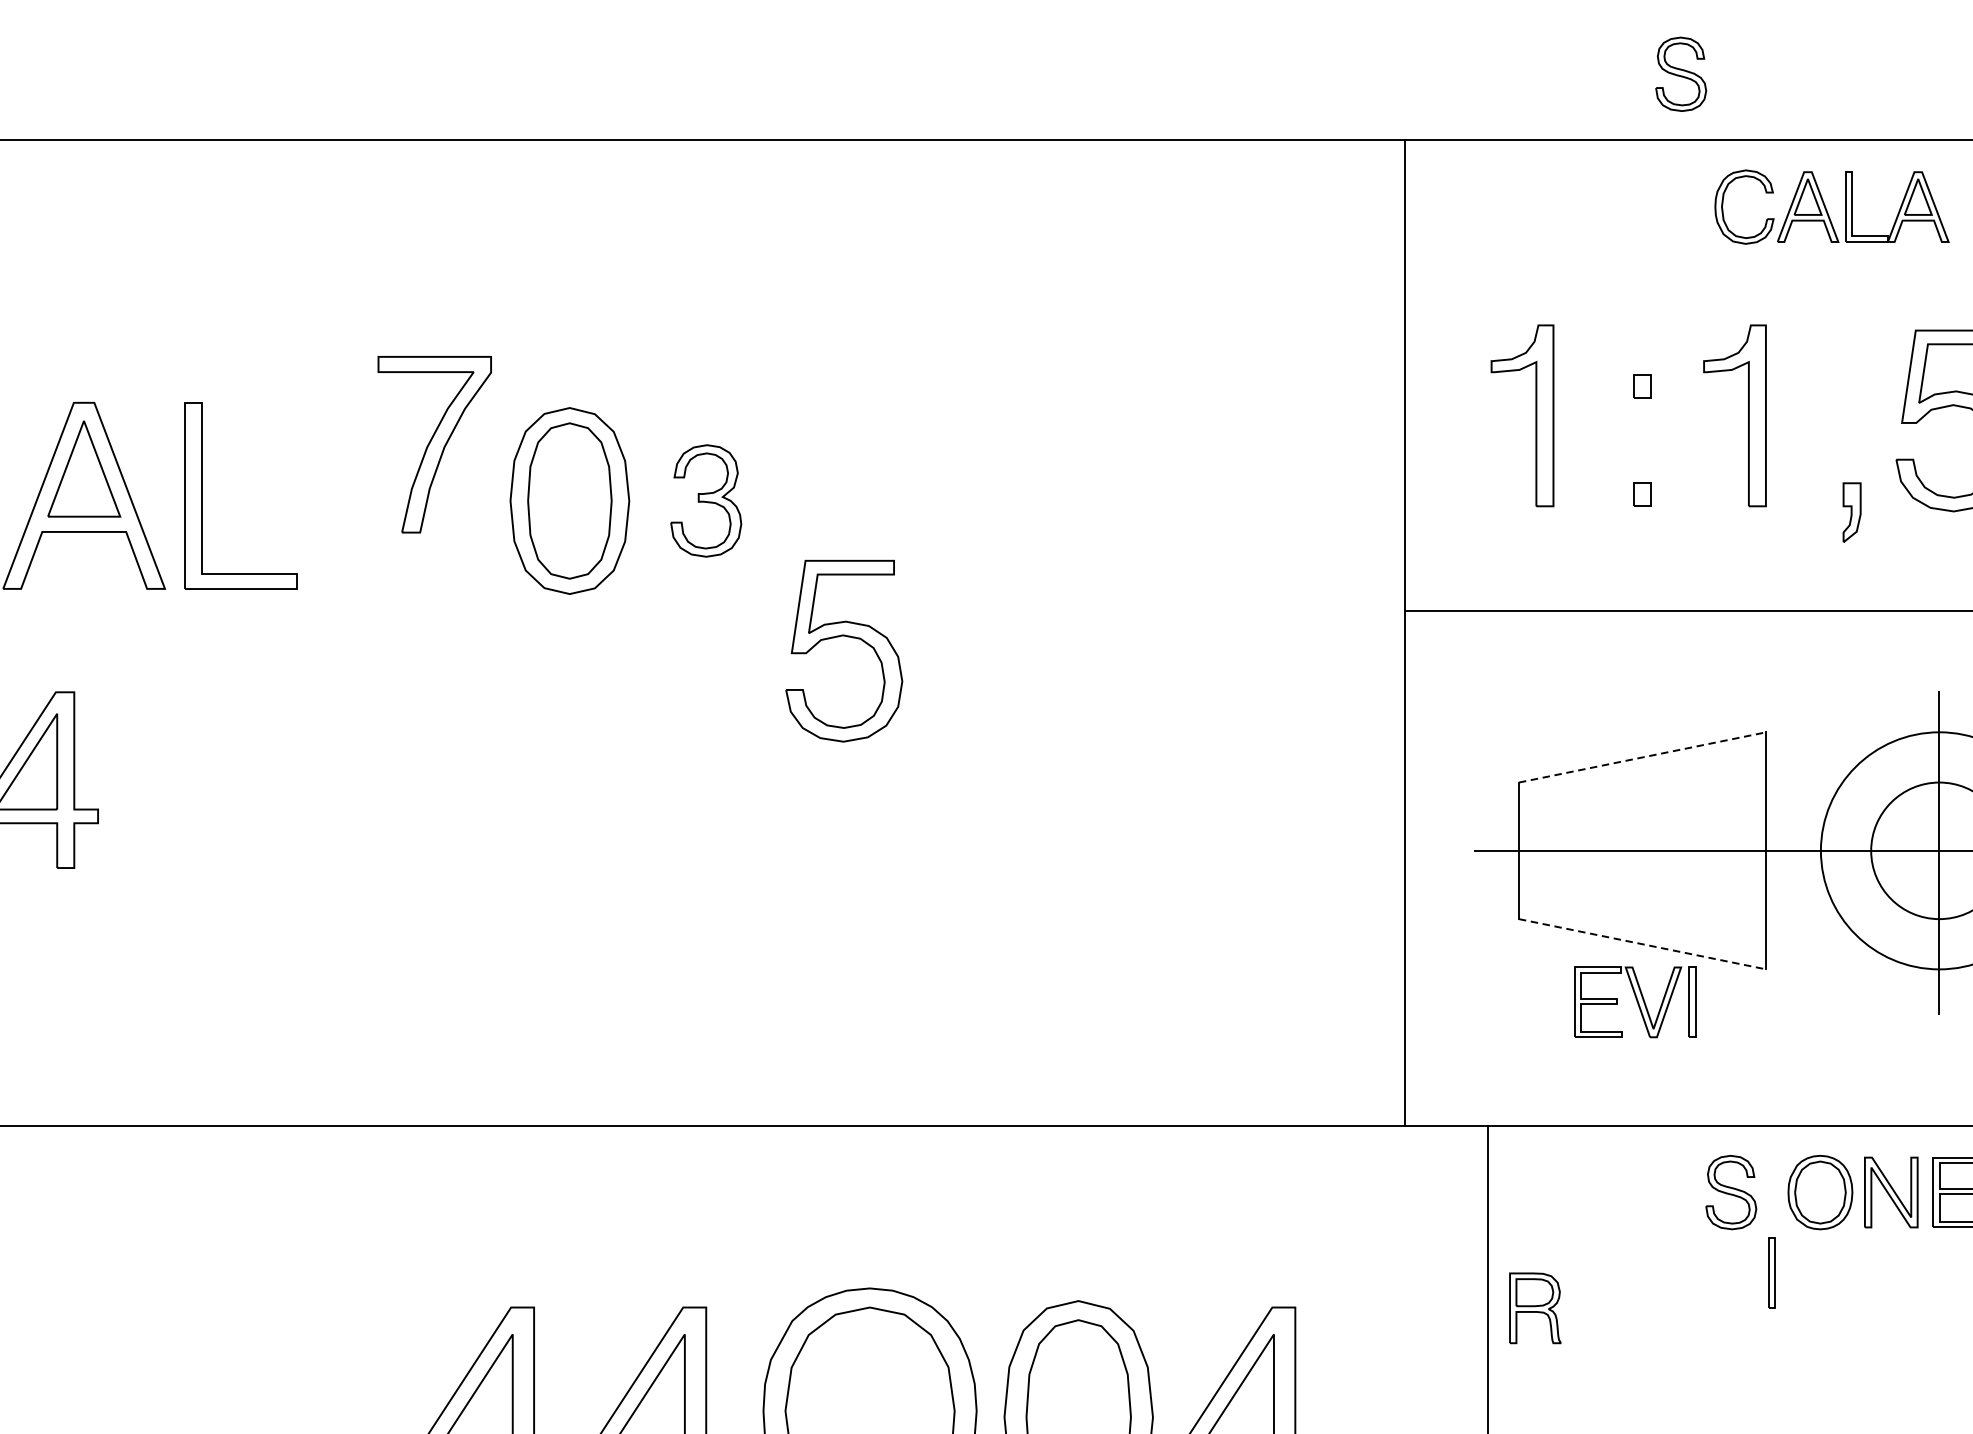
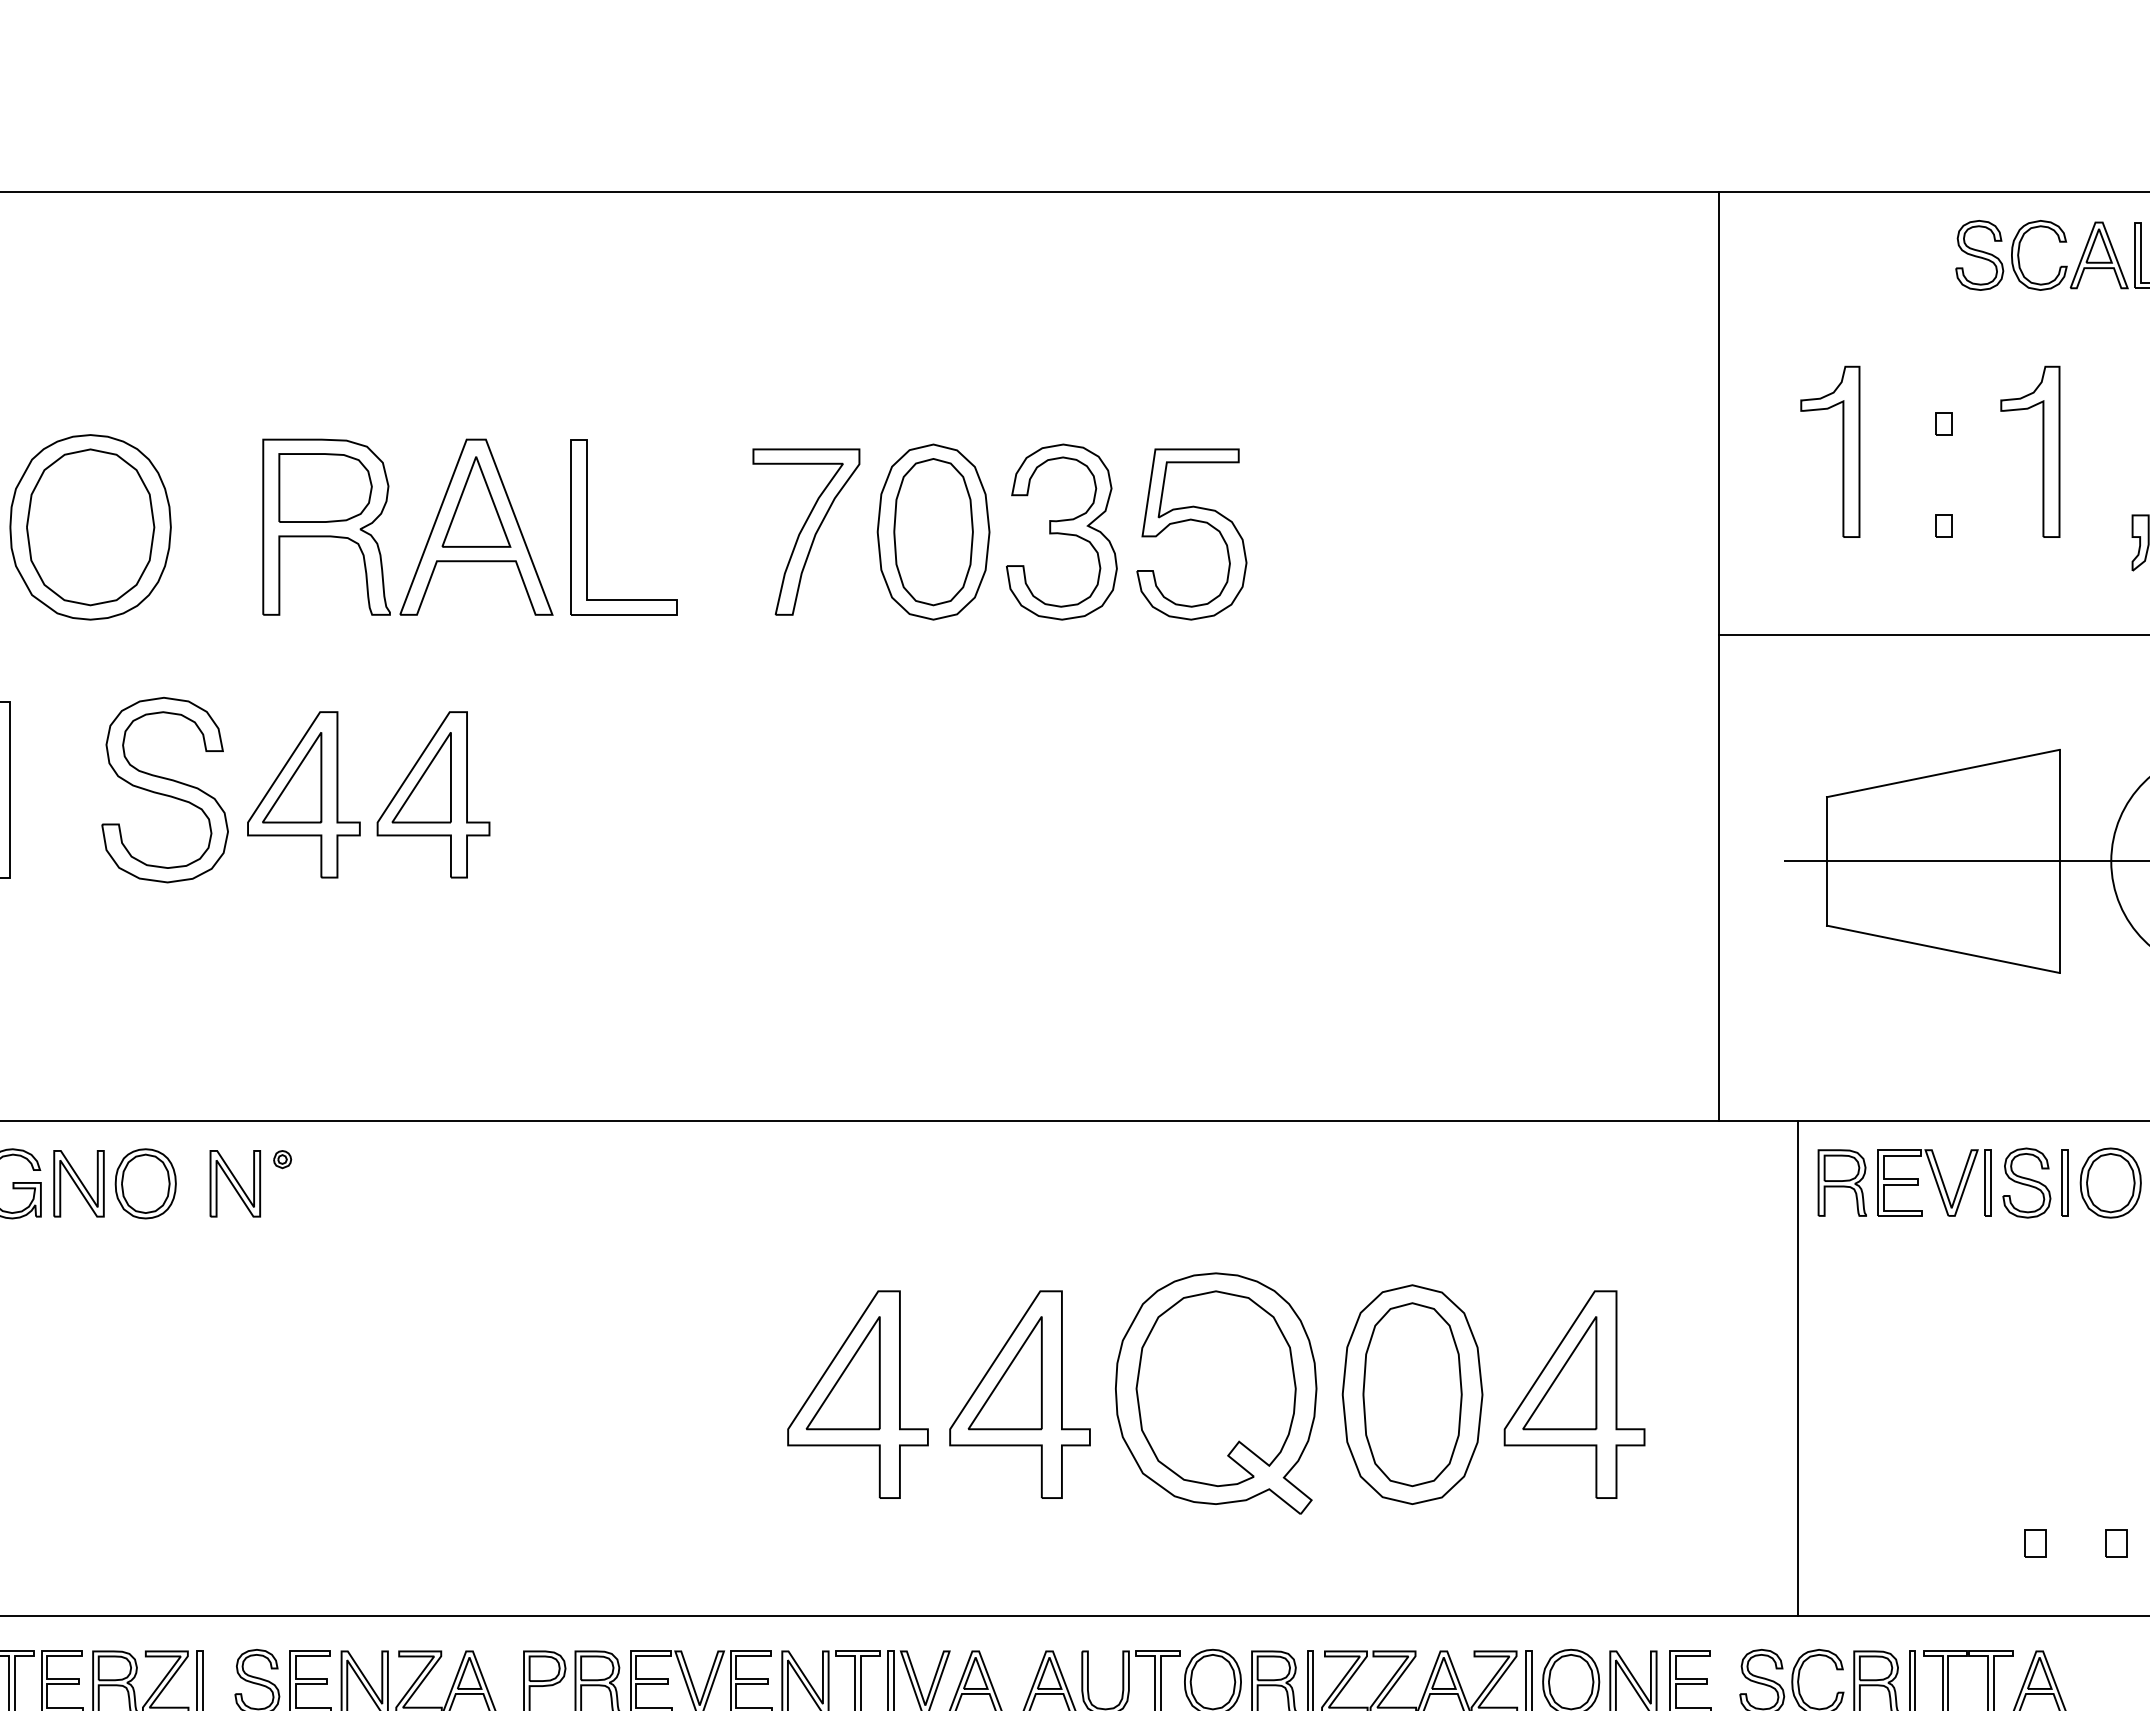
part: (1680, 74) -> (1979, 255), moved
part: (434, 444) -> (806, 531), moved
part: (705, 500) -> (1061, 531), size x1.67
part: (847, 637) -> (1194, 521), moved
line: (1642, 757) -> (1943, 773), dashed -> solid
line: (1642, 944) -> (1943, 949), dashed -> solid
part: (1635, 1001) -> (1934, 1182), moved
part: (1771, 1272) -> (2064, 1182), moved
part: (1534, 1307) -> (1841, 1182), moved

